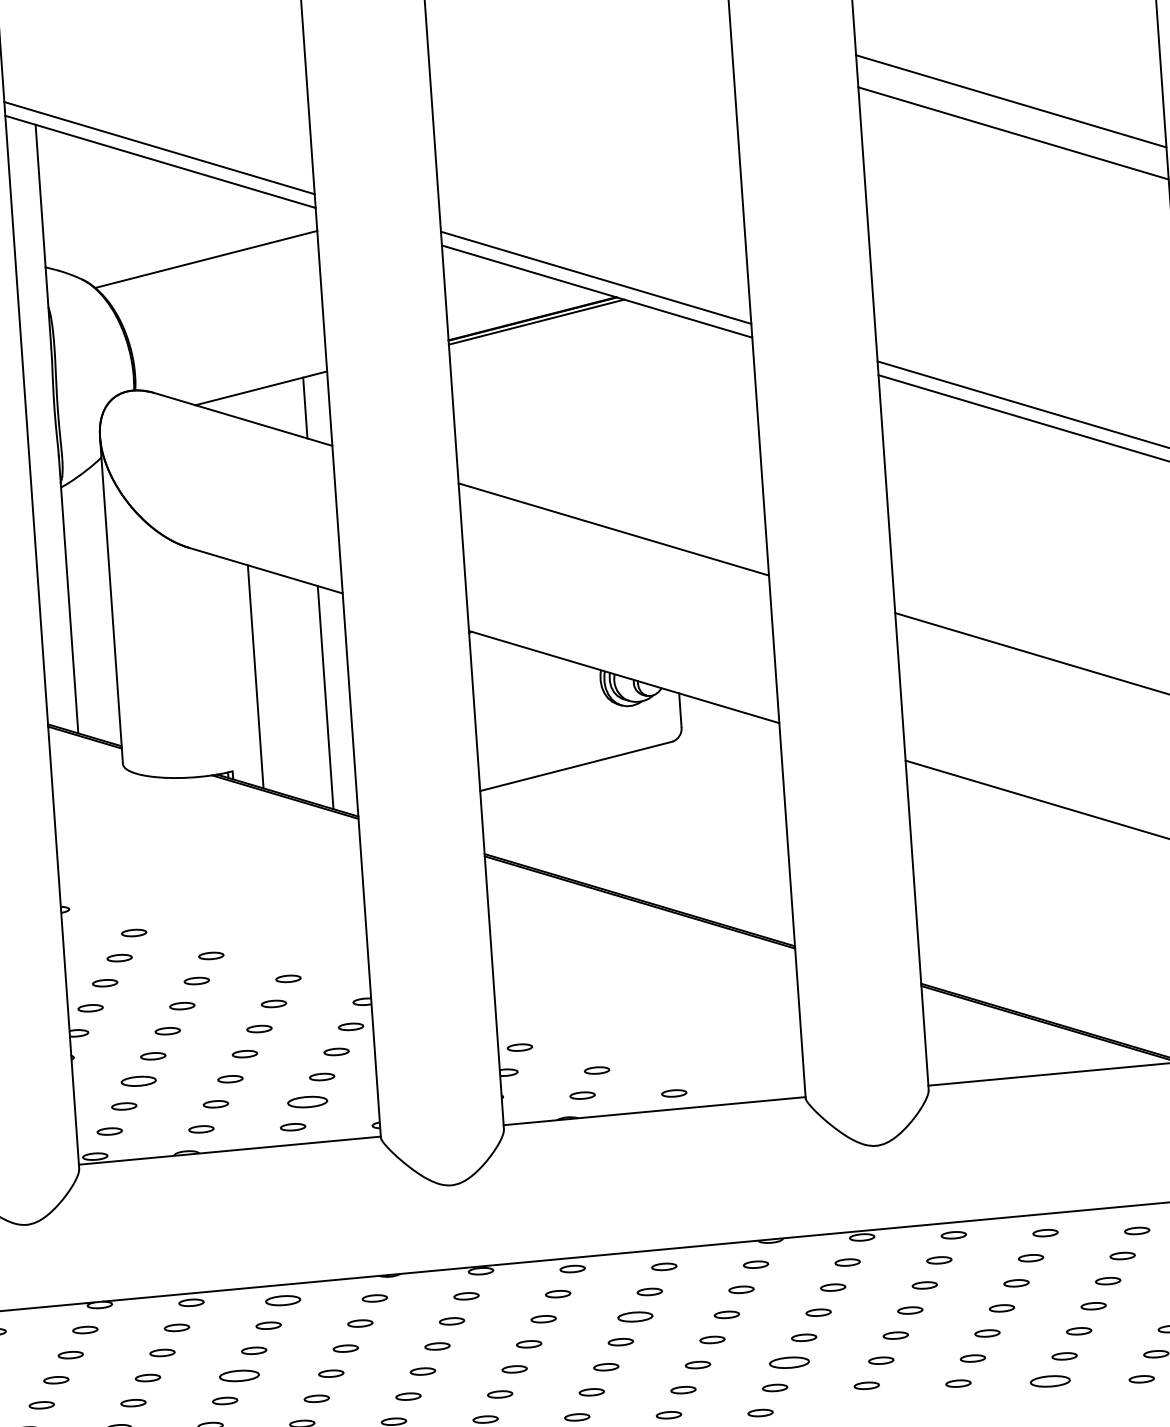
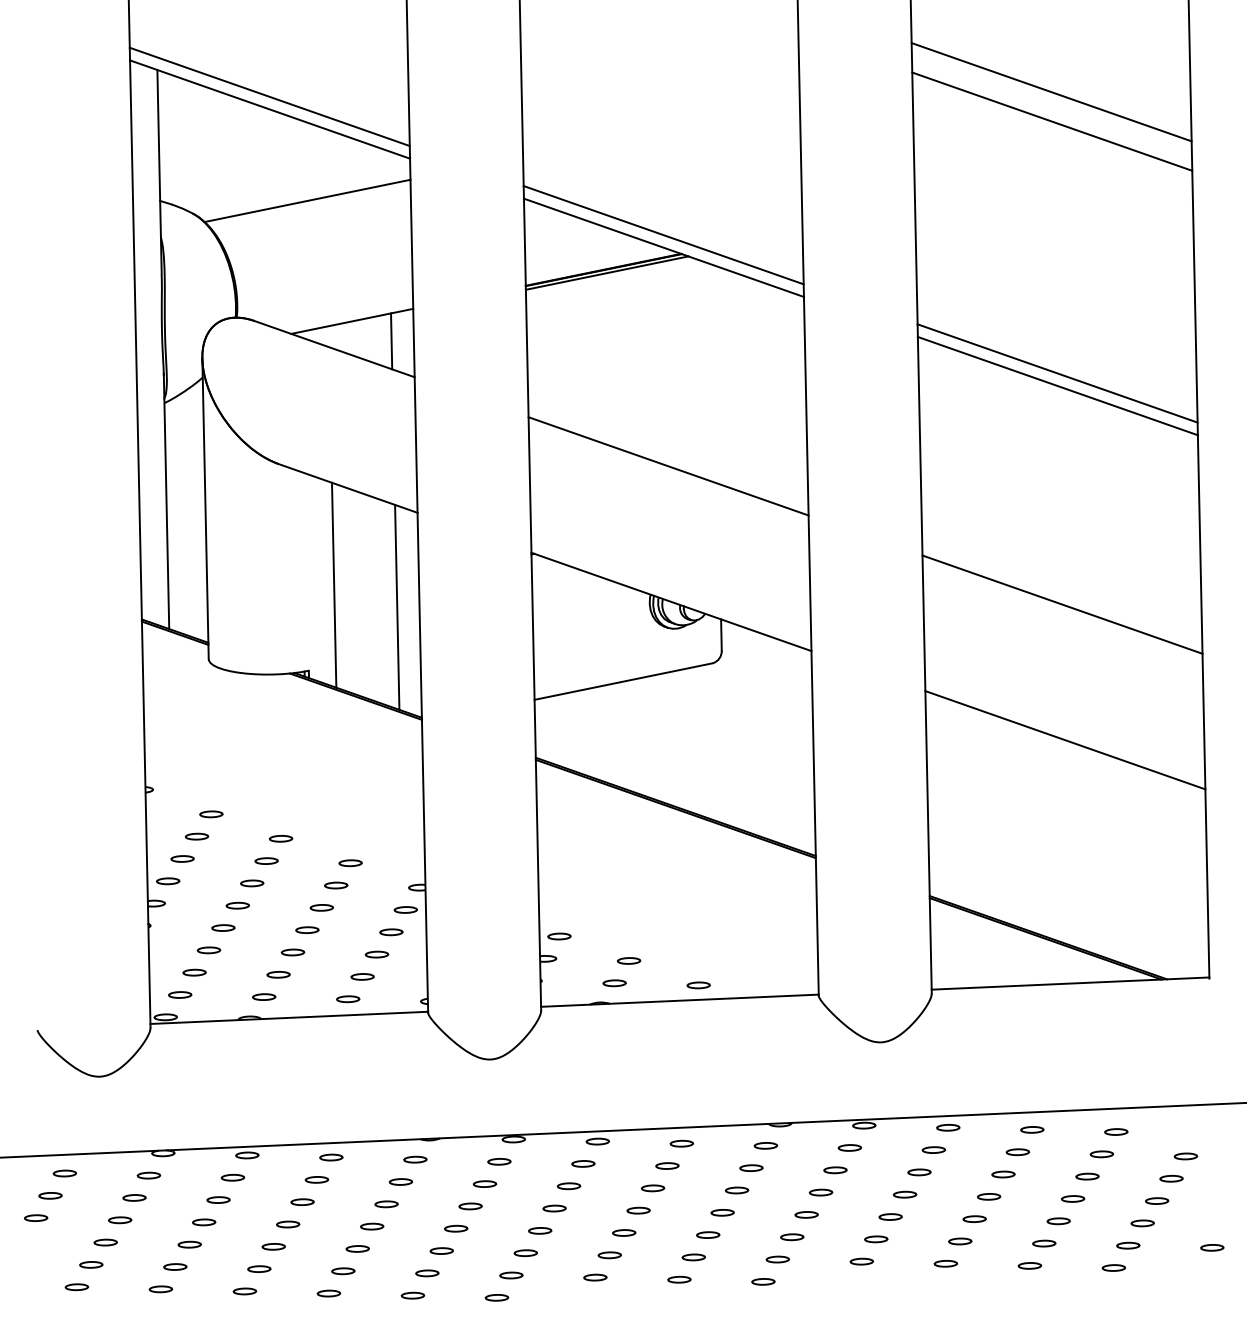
part: (138, 1081) -> (208, 950), size x0.71
part: (307, 1101) -> (362, 976), size x0.62
part: (283, 1300) -> (331, 1157), size x0.71
part: (634, 1317) -> (652, 1188), size x0.71
part: (789, 1363) -> (792, 1237), size x0.62
part: (240, 1375) -> (288, 1224), size x0.62
part: (1049, 1381) -> (1029, 1265), size x0.62

